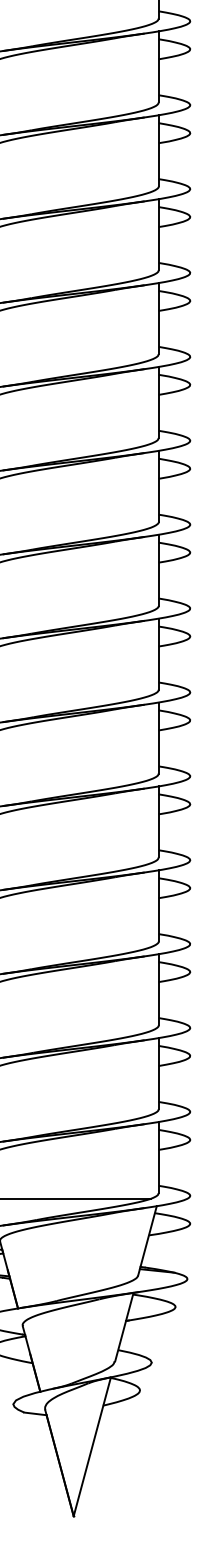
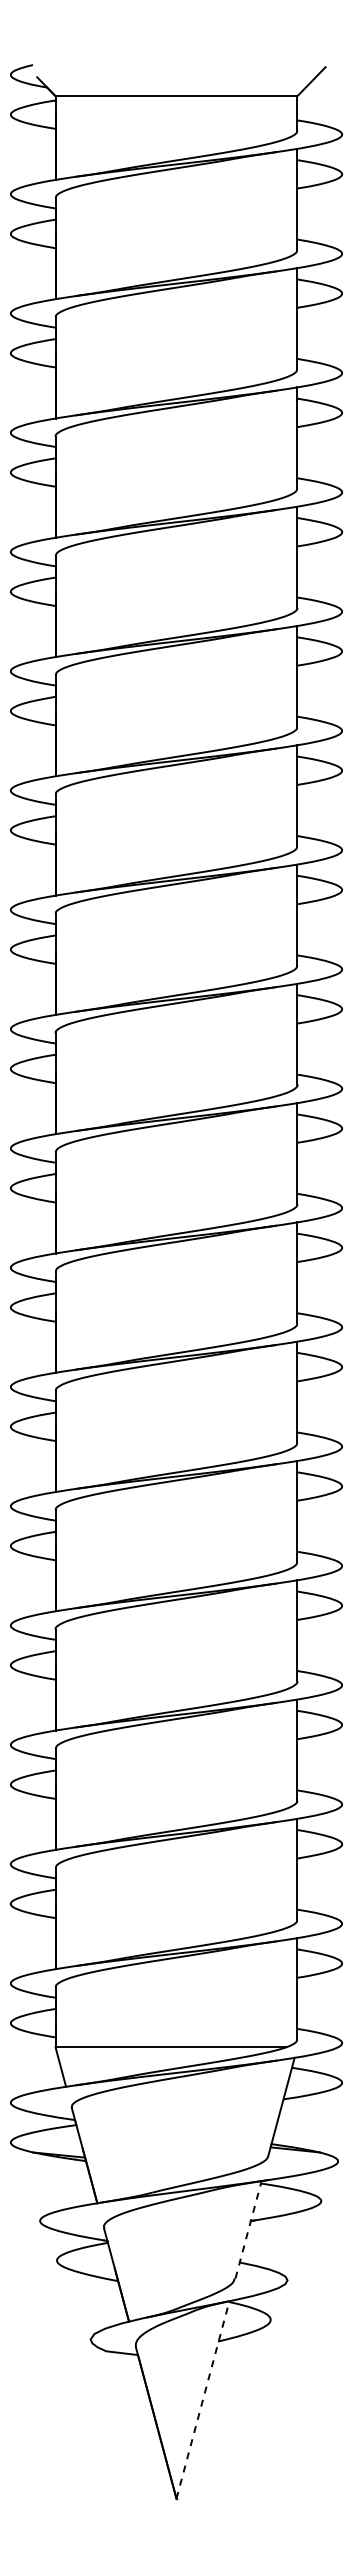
line: (124, 1326) -> (248, 2229), solid -> dashed
line: (92, 1446) -> (203, 2399), solid -> dashed

